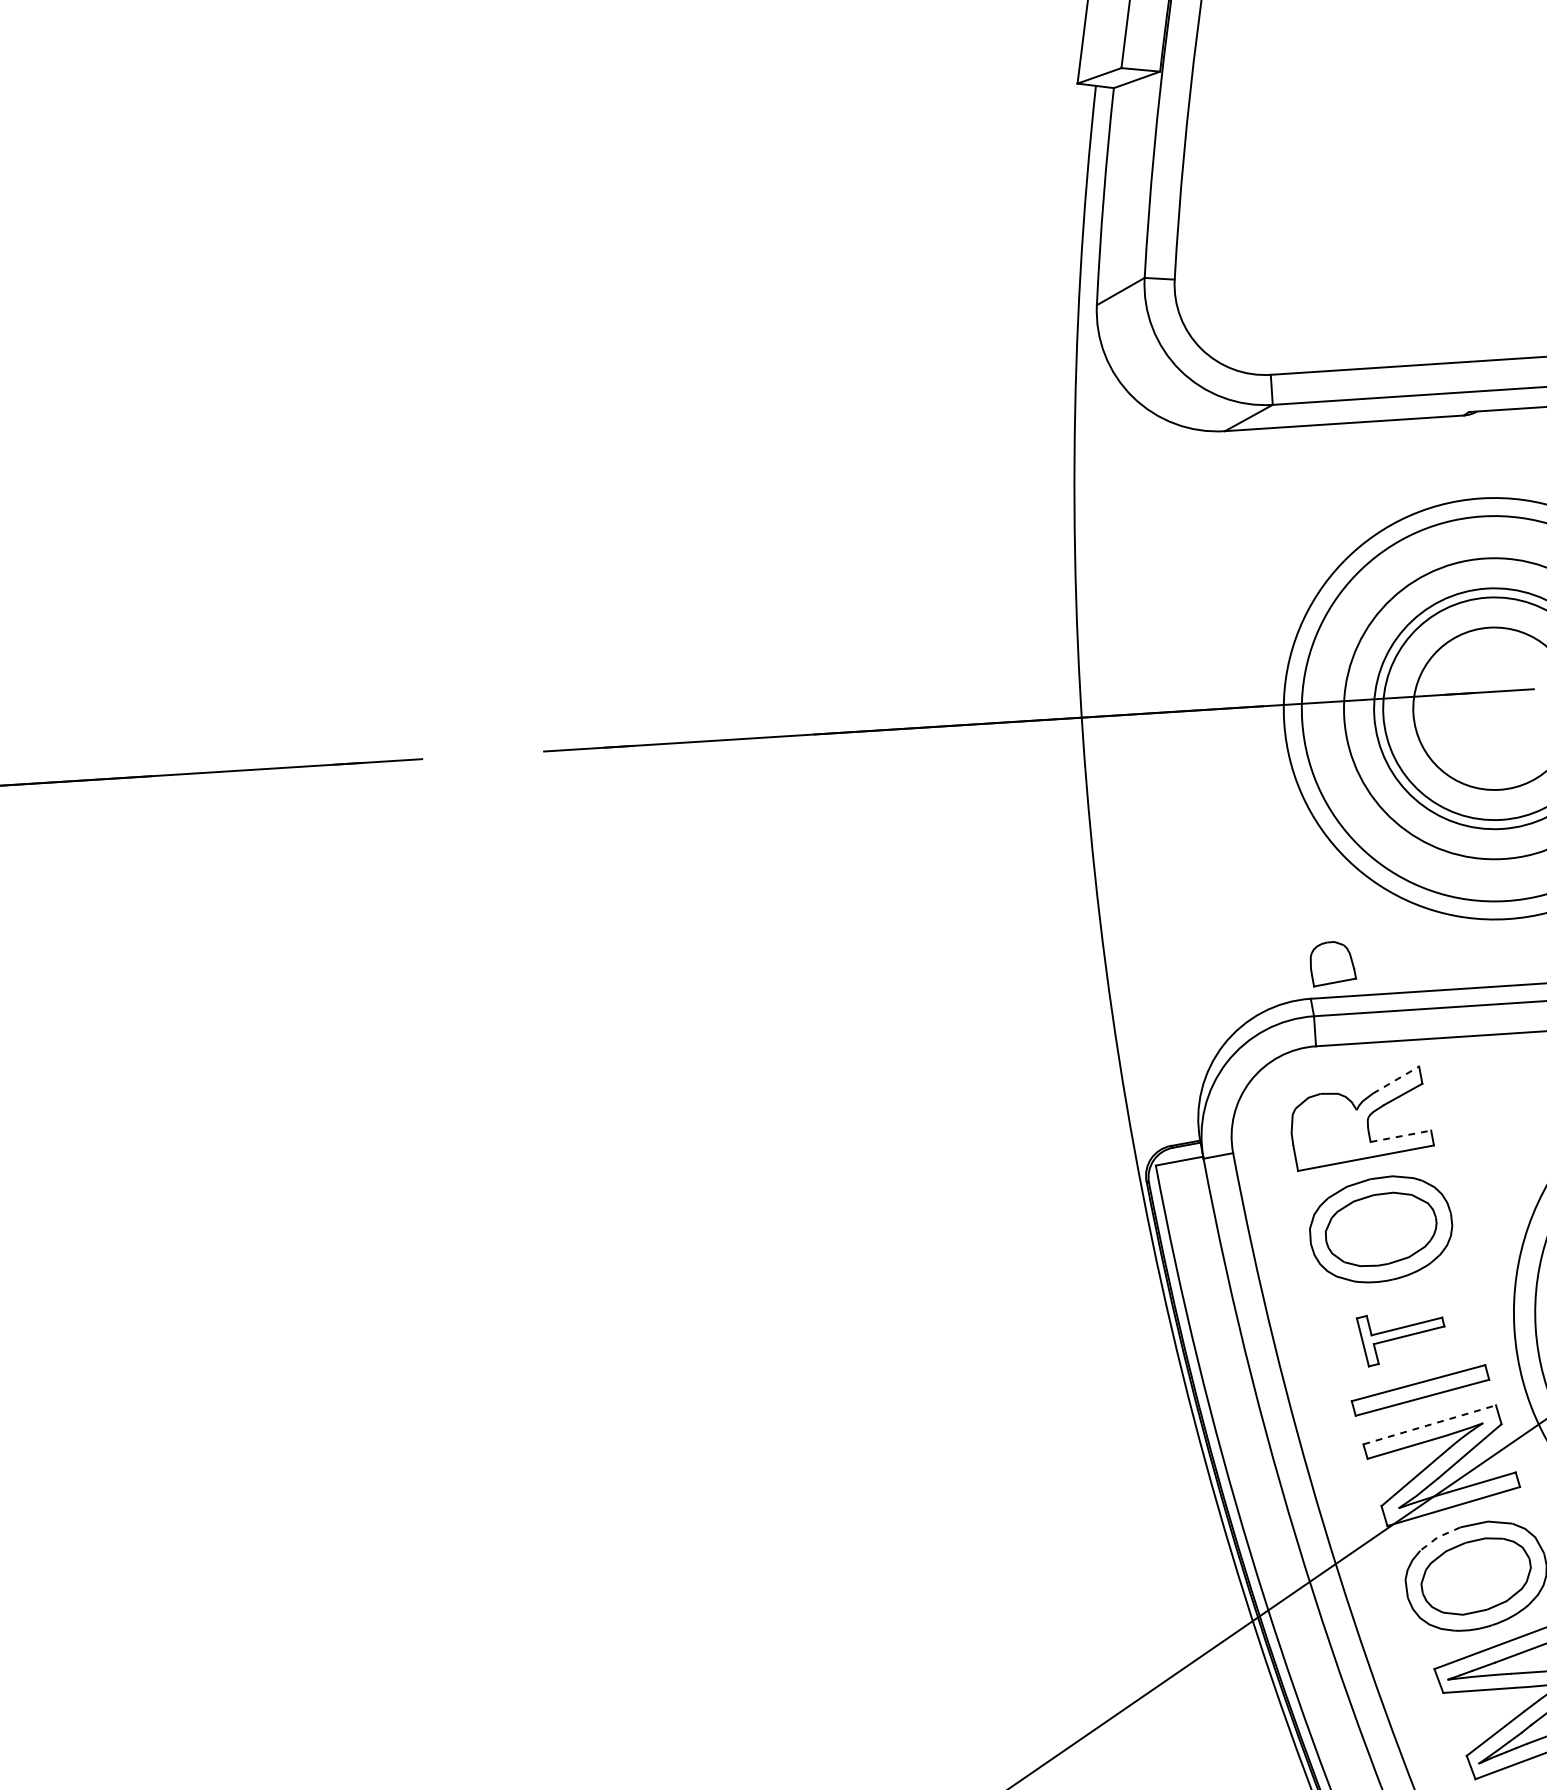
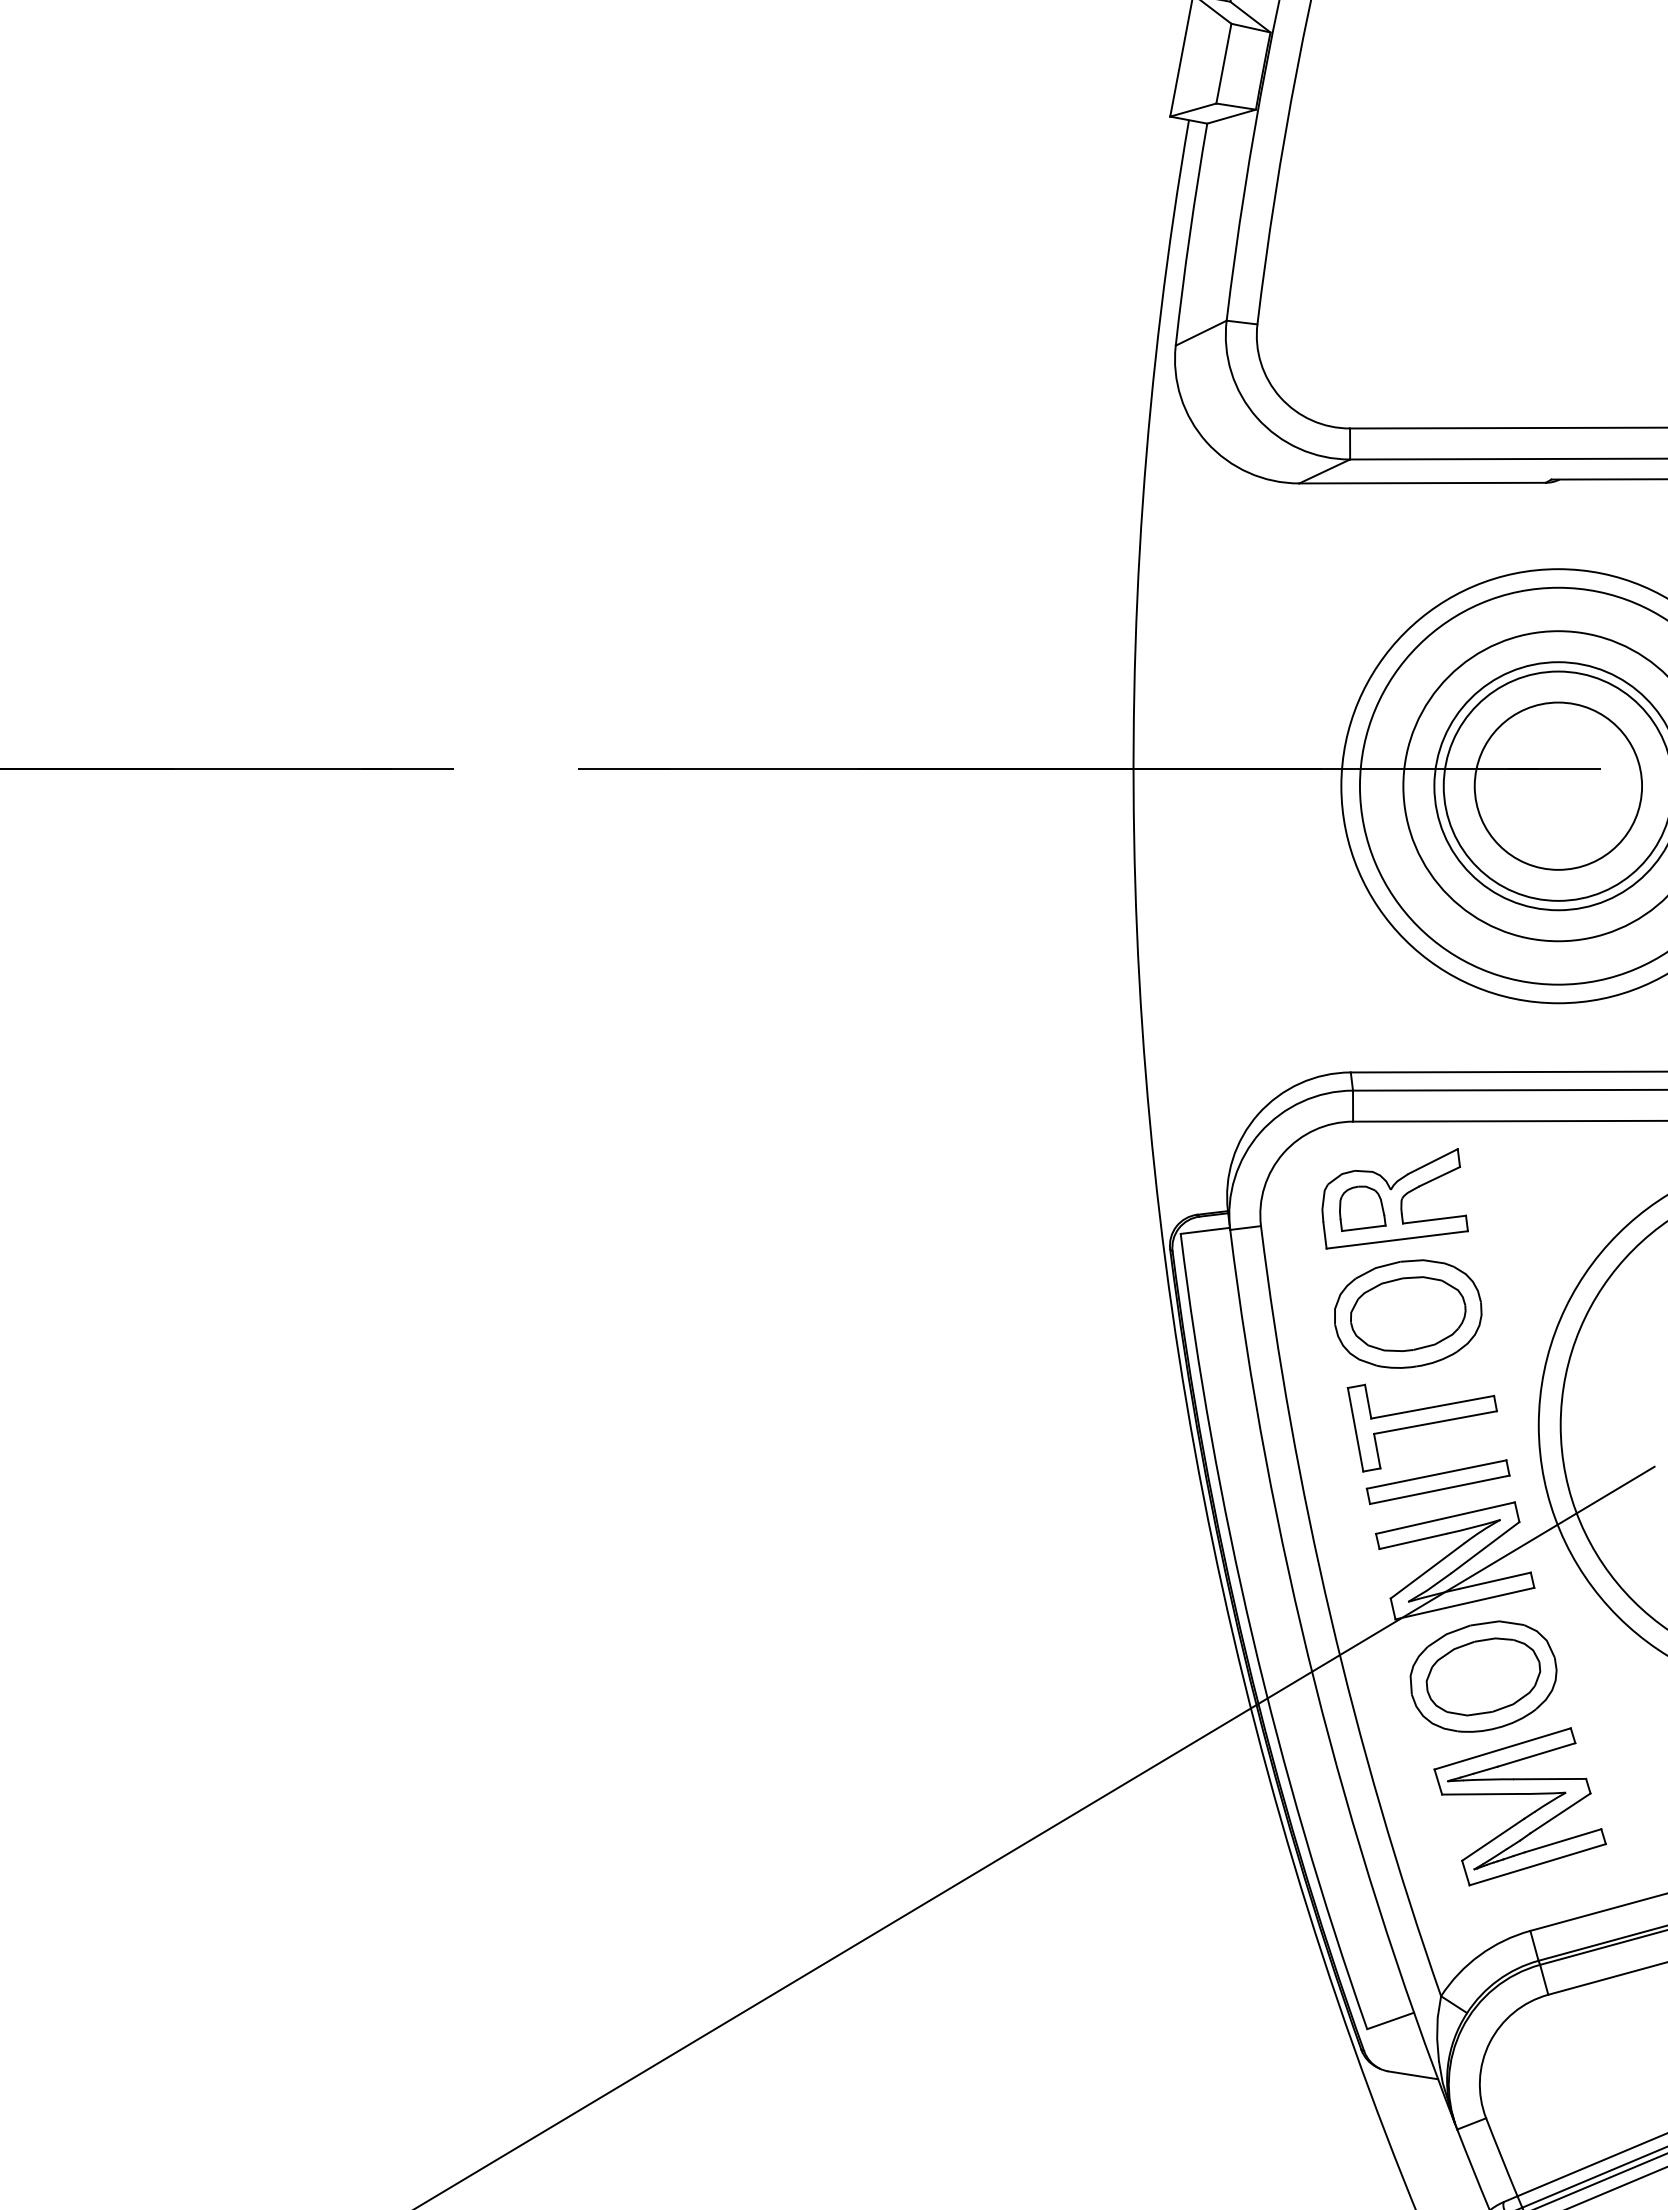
part: (1332, 963) -> (1362, 1208), moved
line: (1396, 1080) -> (1433, 1161), dashed -> solid
line: (1400, 1136) -> (1434, 1219), dashed -> solid
part: (1400, 1338) -> (1421, 1427), size x1.67
line: (1429, 1425) -> (1445, 1518), dashed -> solid
line: (1438, 1537) -> (1447, 1634), dashed -> solid

